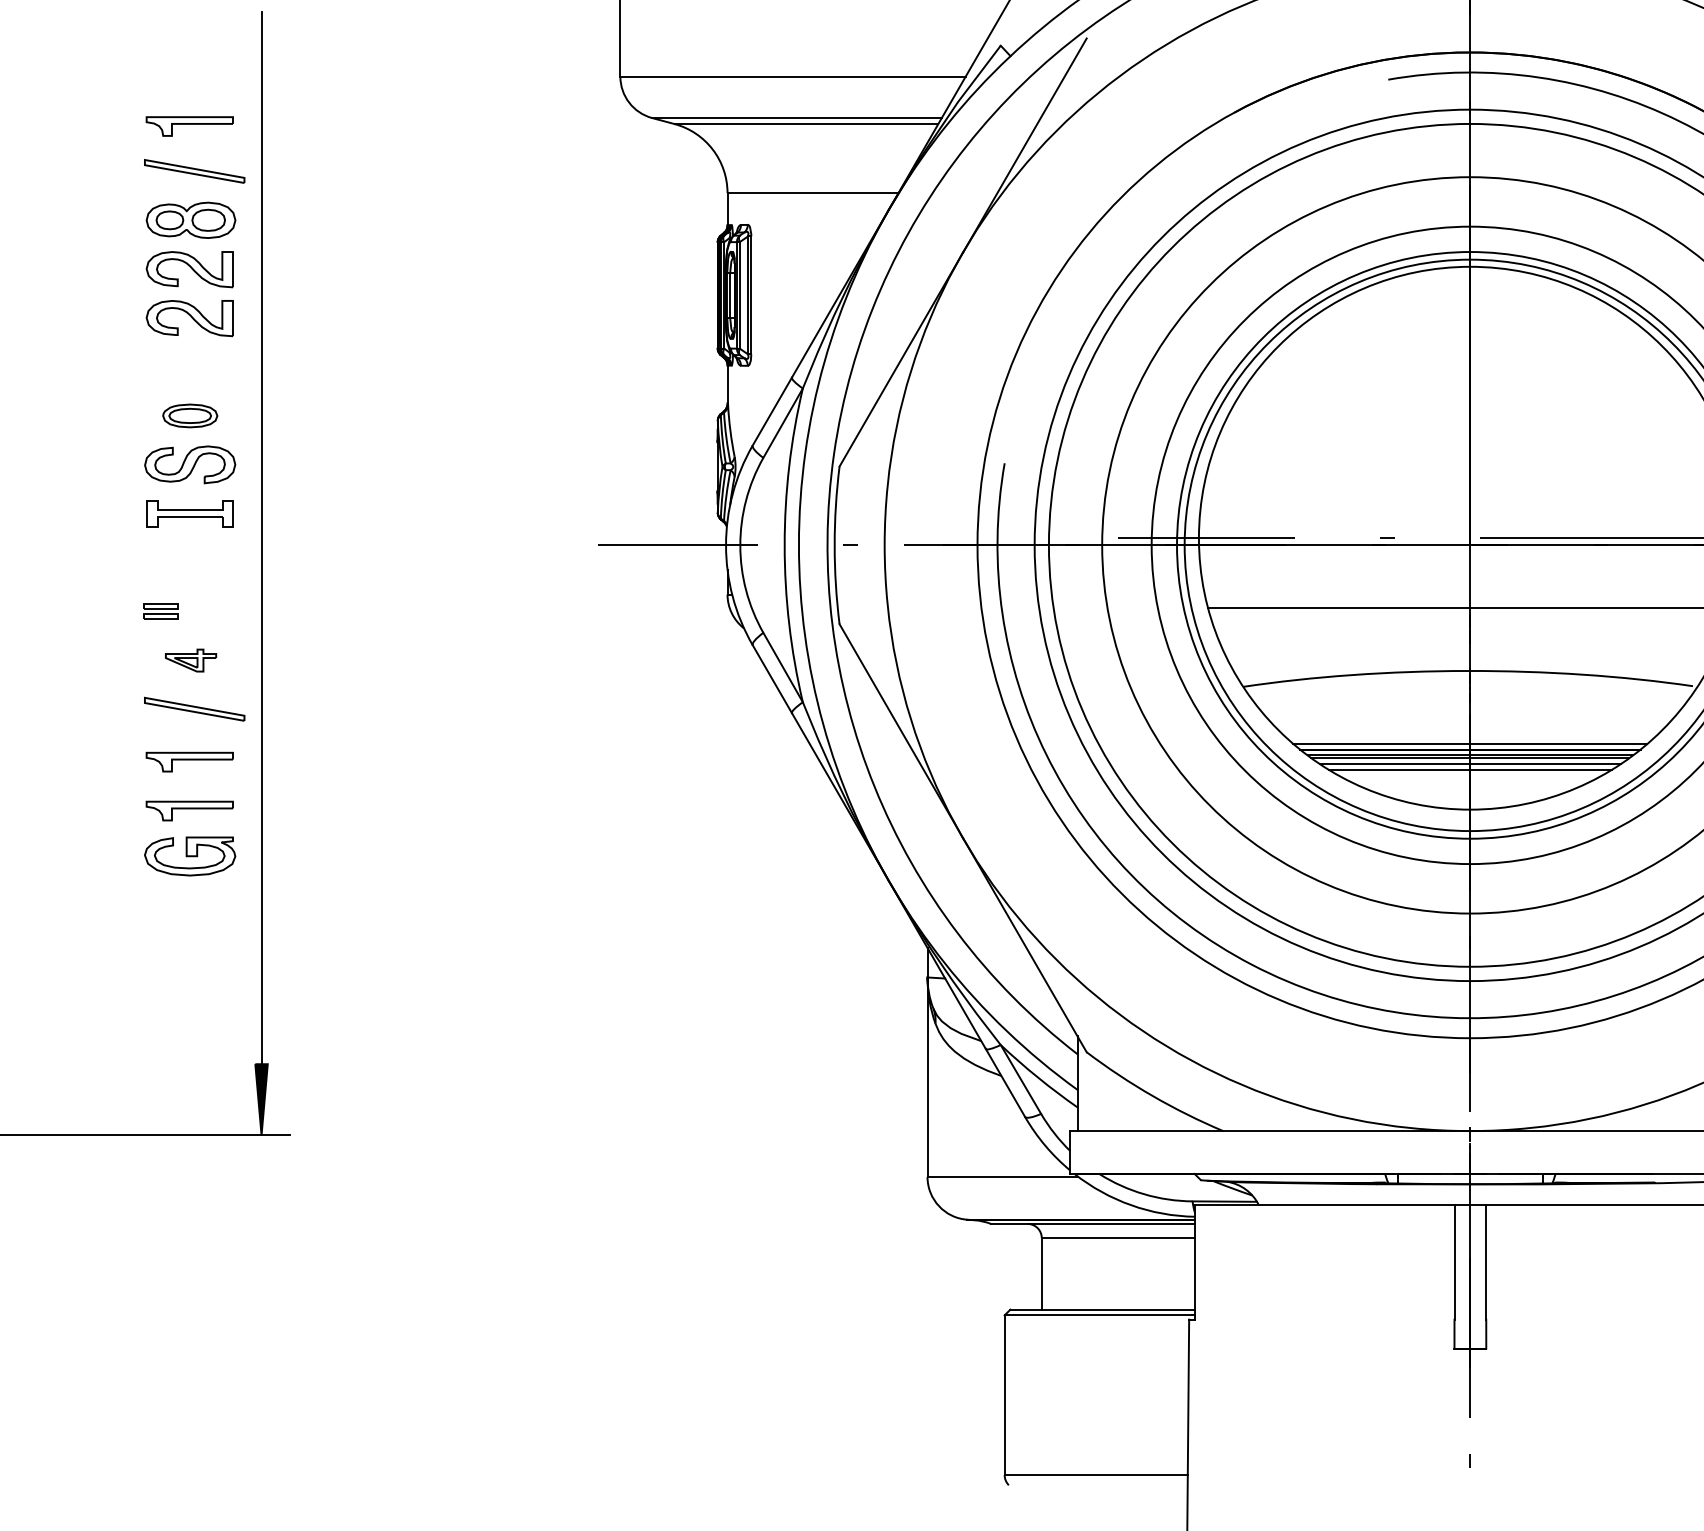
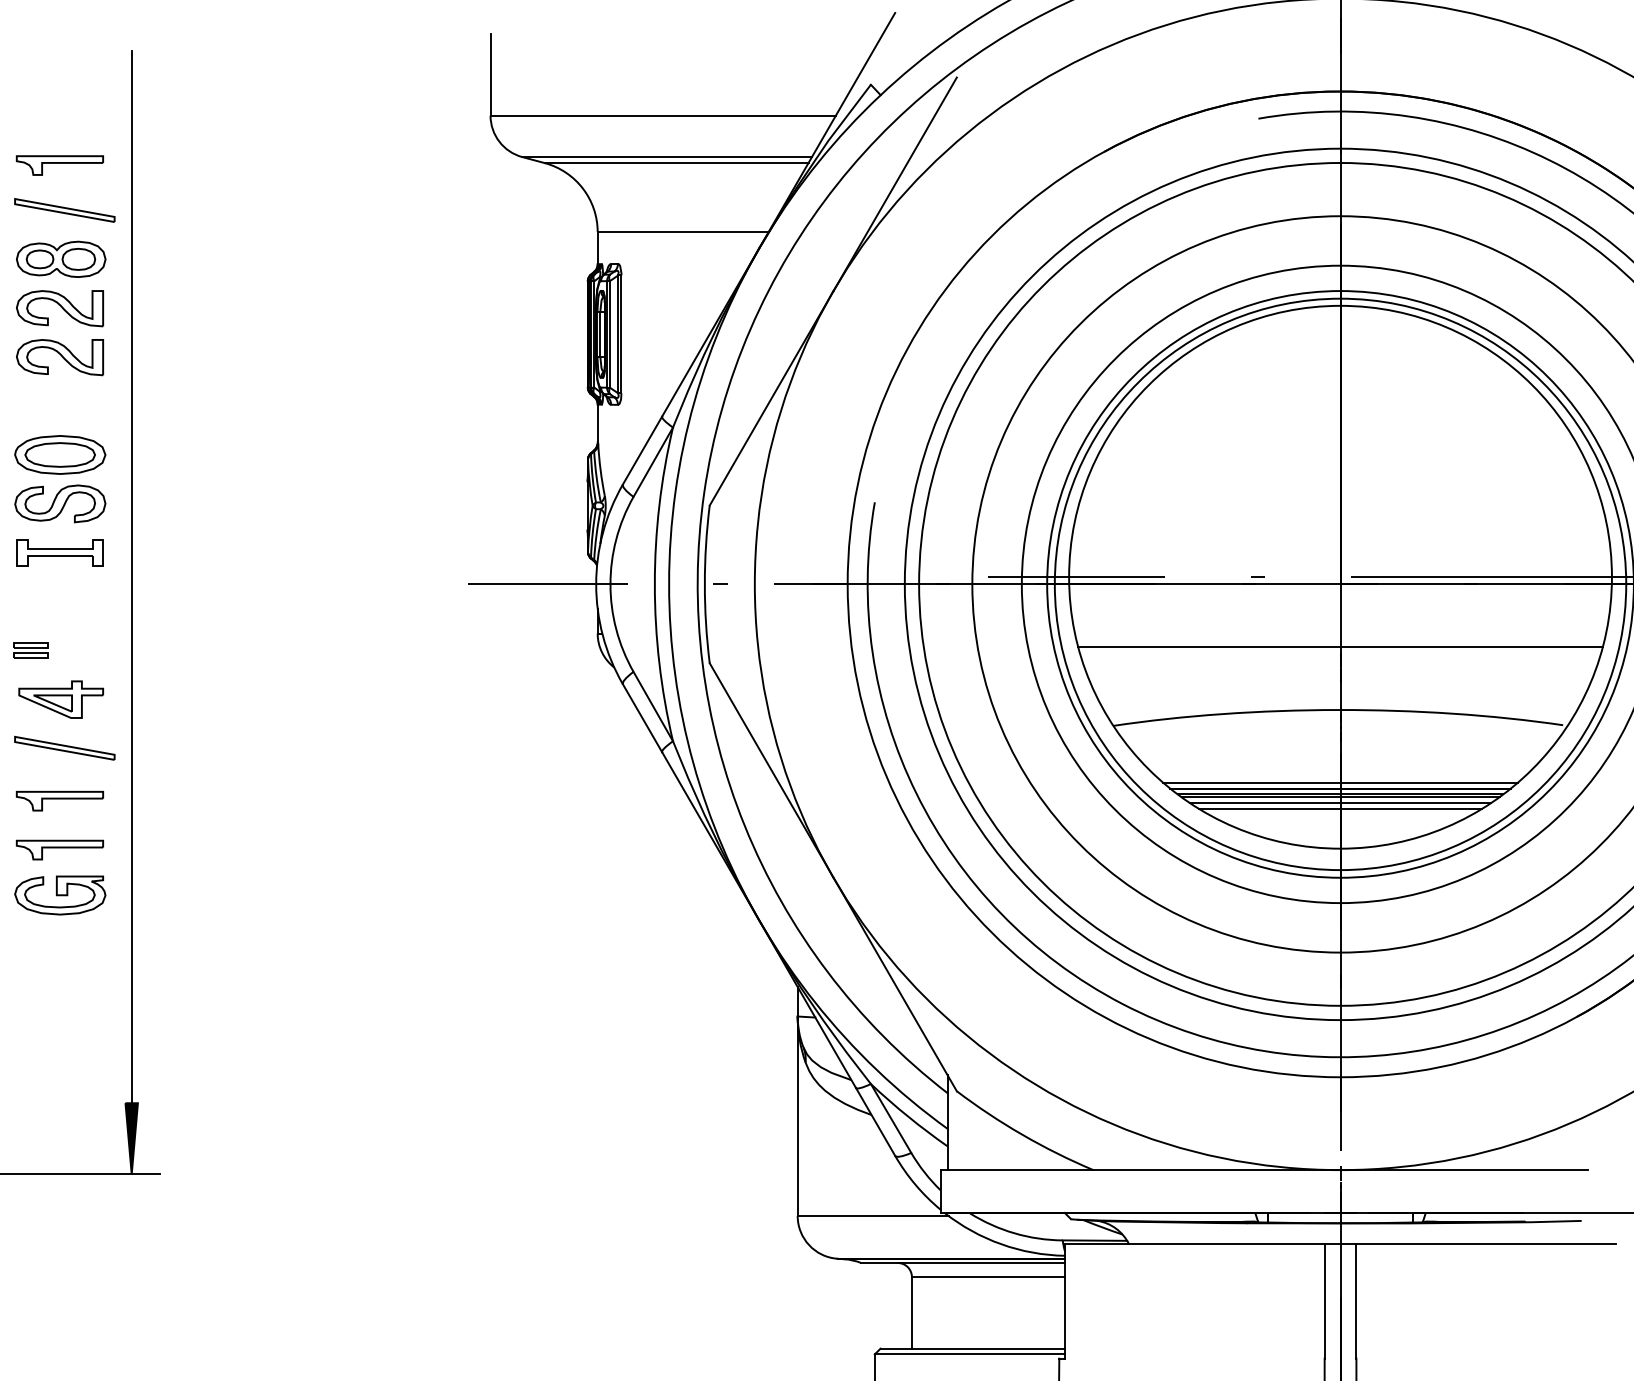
part: (190, 415) -> (60, 454), size x1.67
part: (190, 660) -> (60, 699), size x1.67

